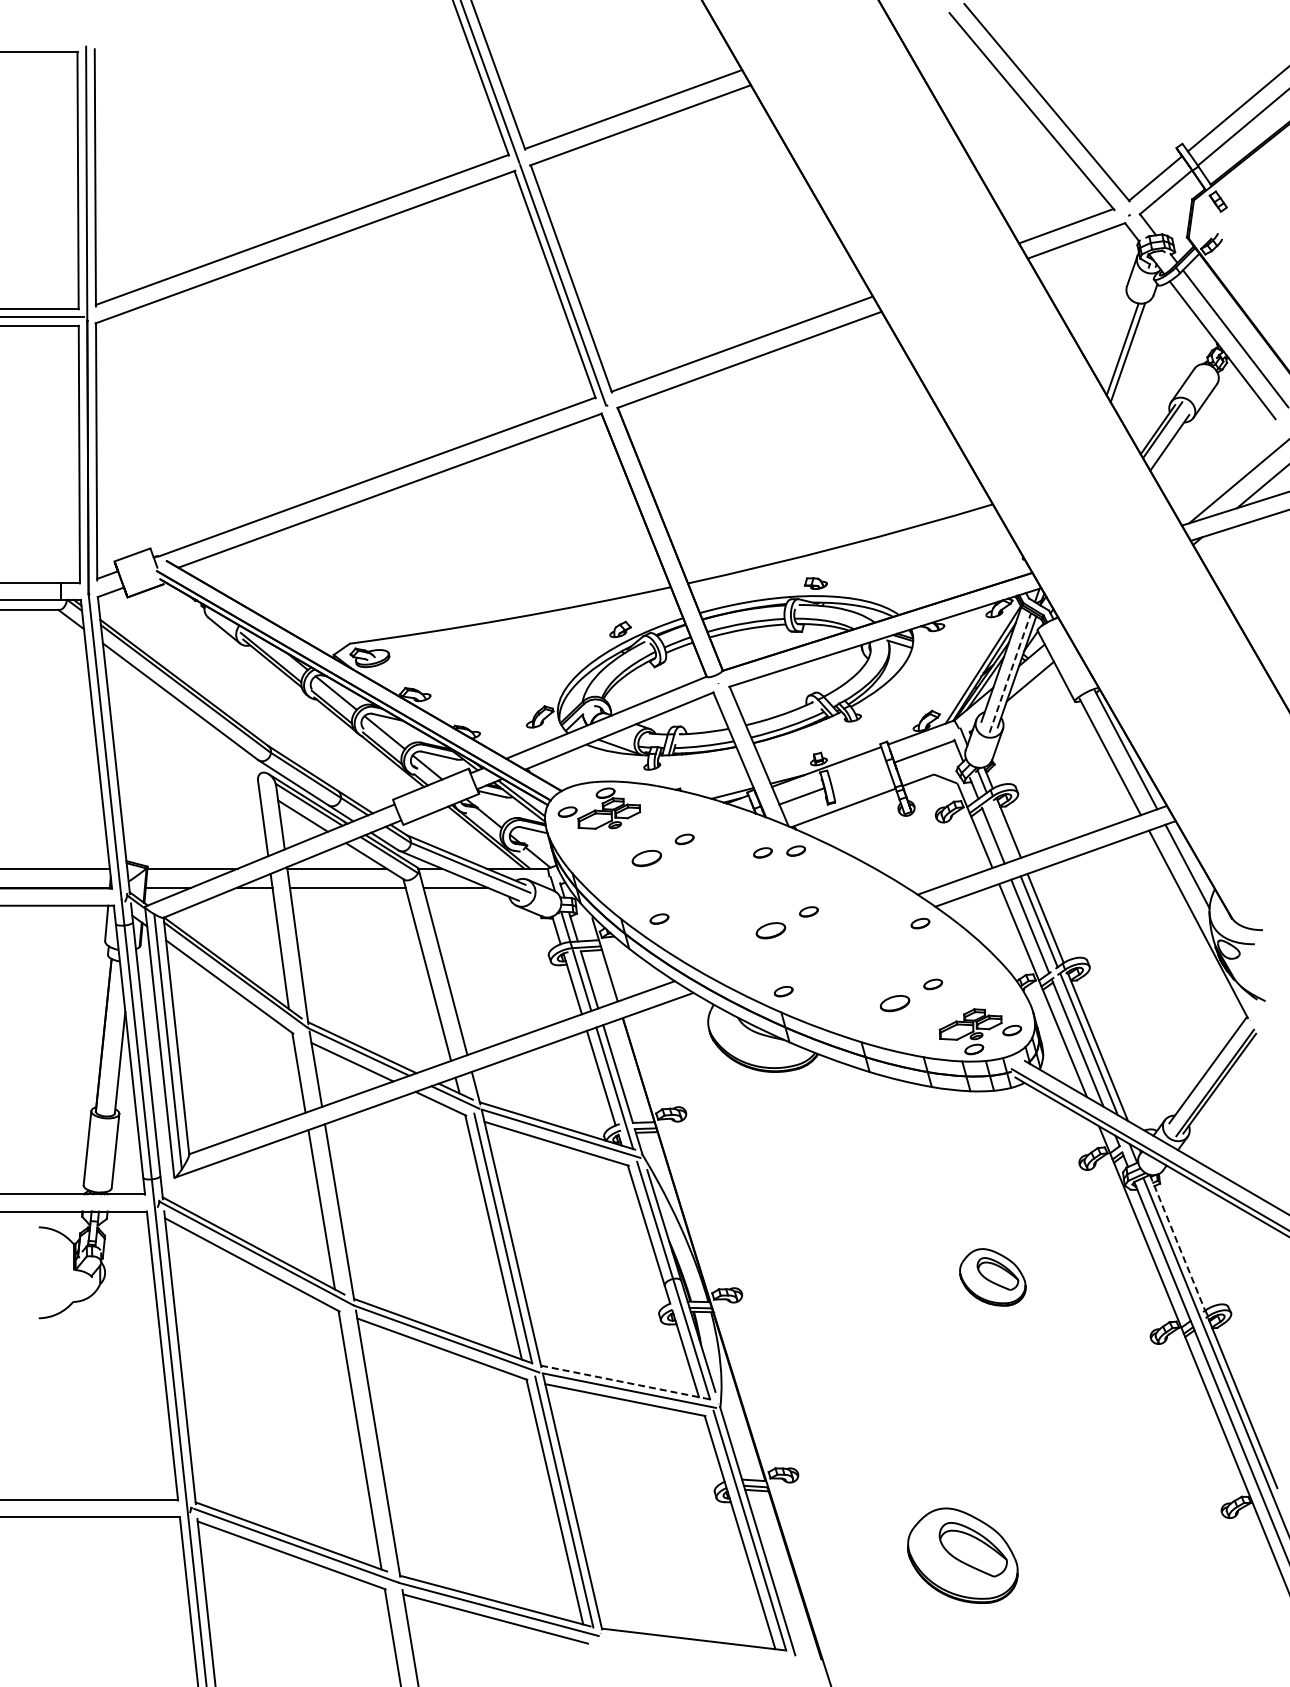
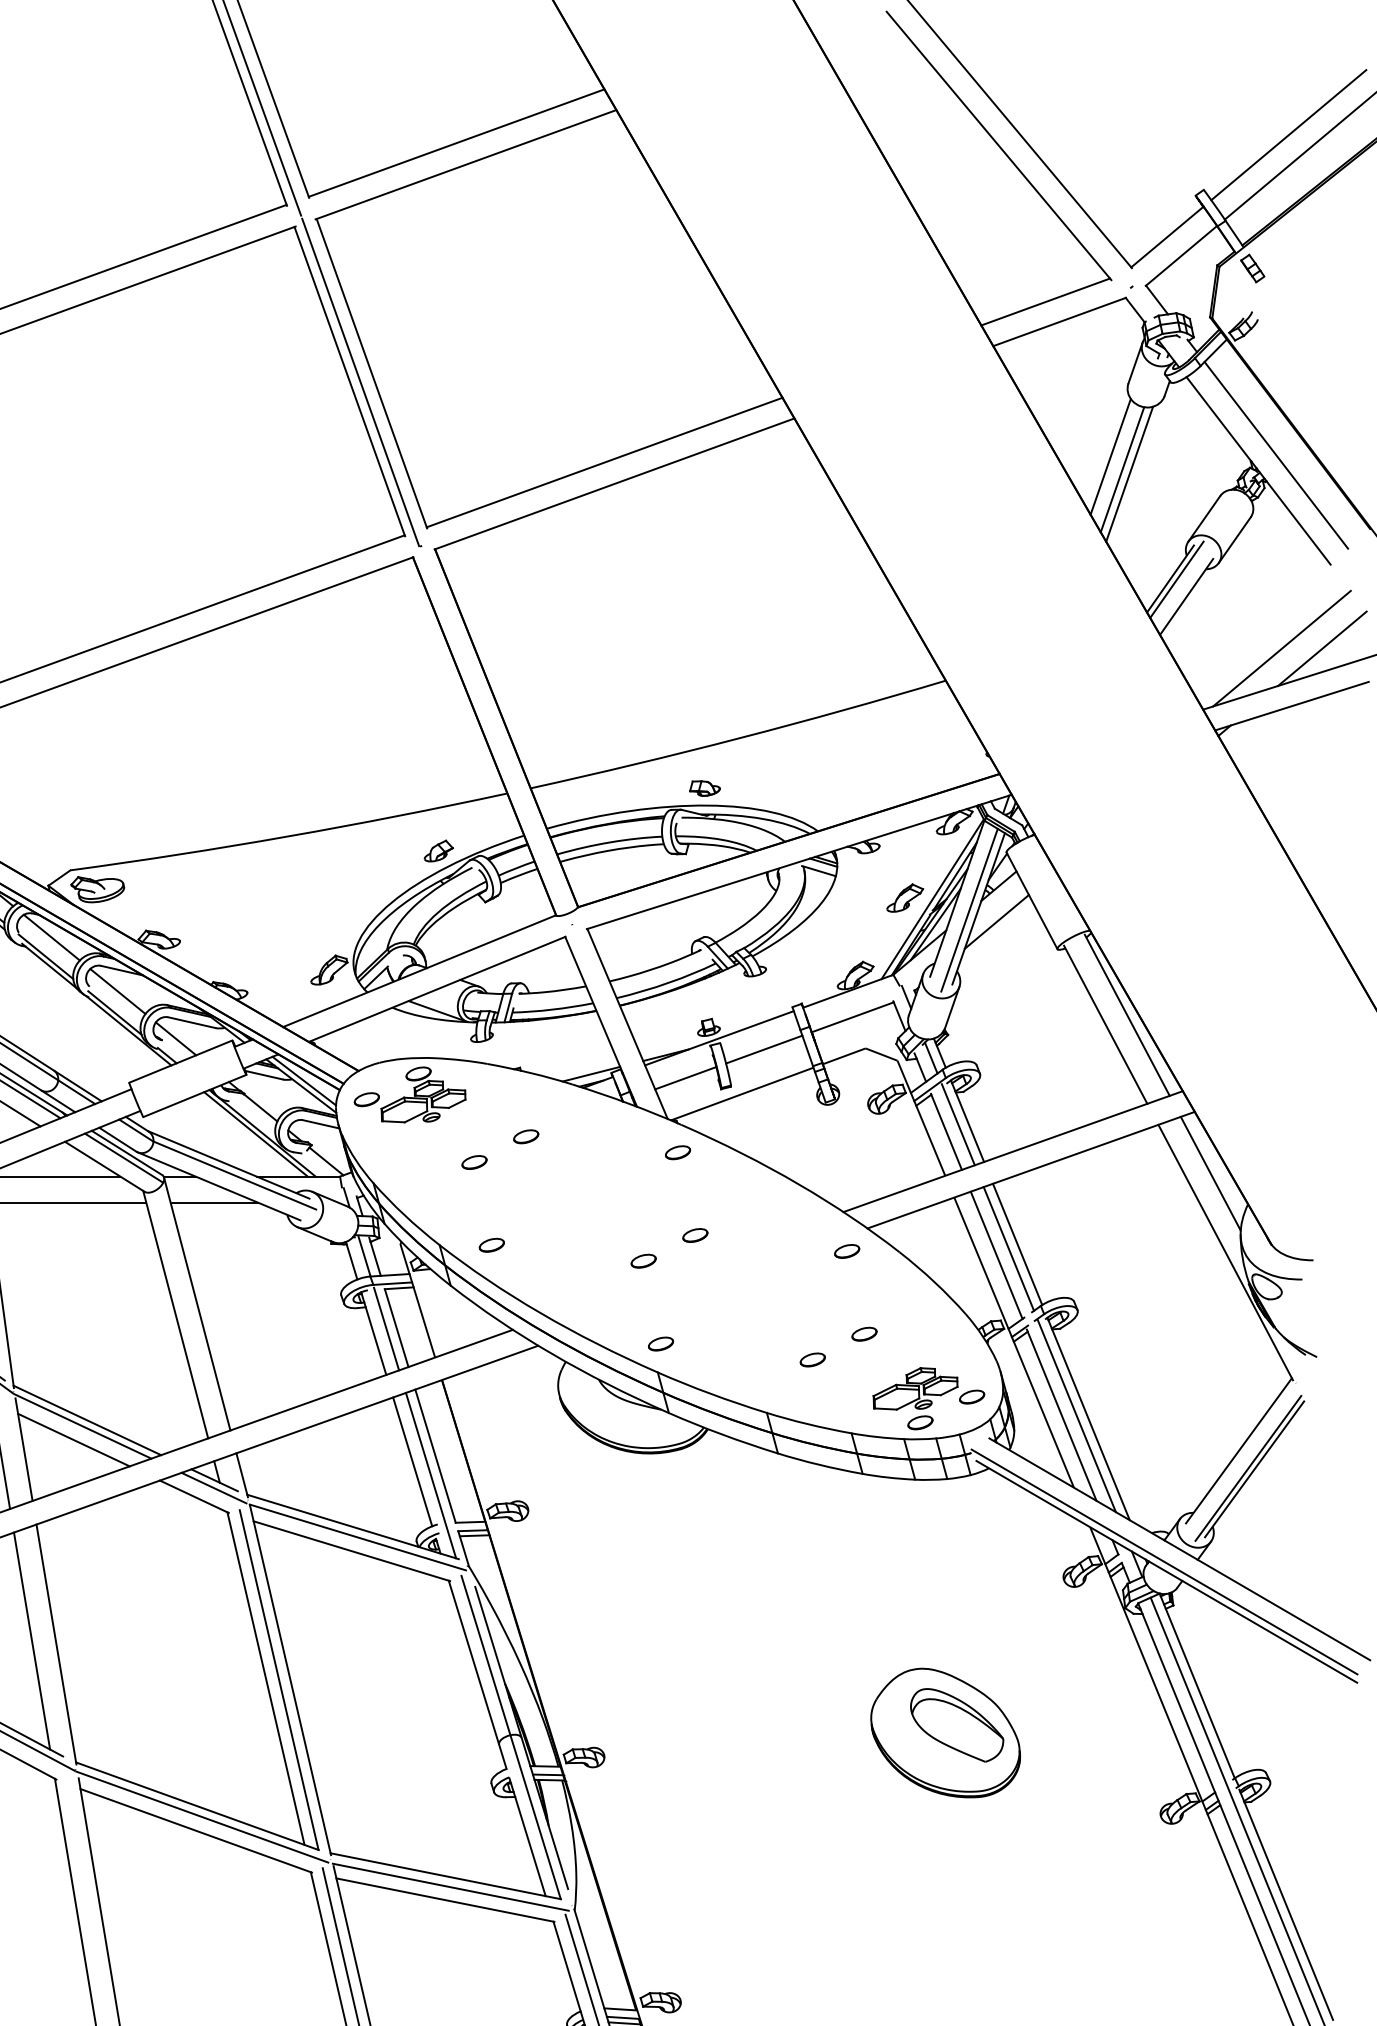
line: (1113, 339) -> (1109, 456), added
part: (963, 663) -> (905, 897), added
line: (1010, 672) -> (969, 909), dashed -> solid
line: (859, 775) -> (764, 1049), added
line: (1002, 830) -> (958, 1124), added
part: (762, 852) -> (632, 1154), removed
part: (646, 857) -> (474, 1161), size x0.62
part: (770, 930) -> (643, 1260), size x0.62
part: (895, 1002) -> (813, 1358), size x0.62
line: (1177, 1243) -> (1197, 1686), dashed -> solid
part: (992, 1277) -> (945, 1733), size x1.67
line: (626, 1382) -> (446, 1876), dashed -> solid

